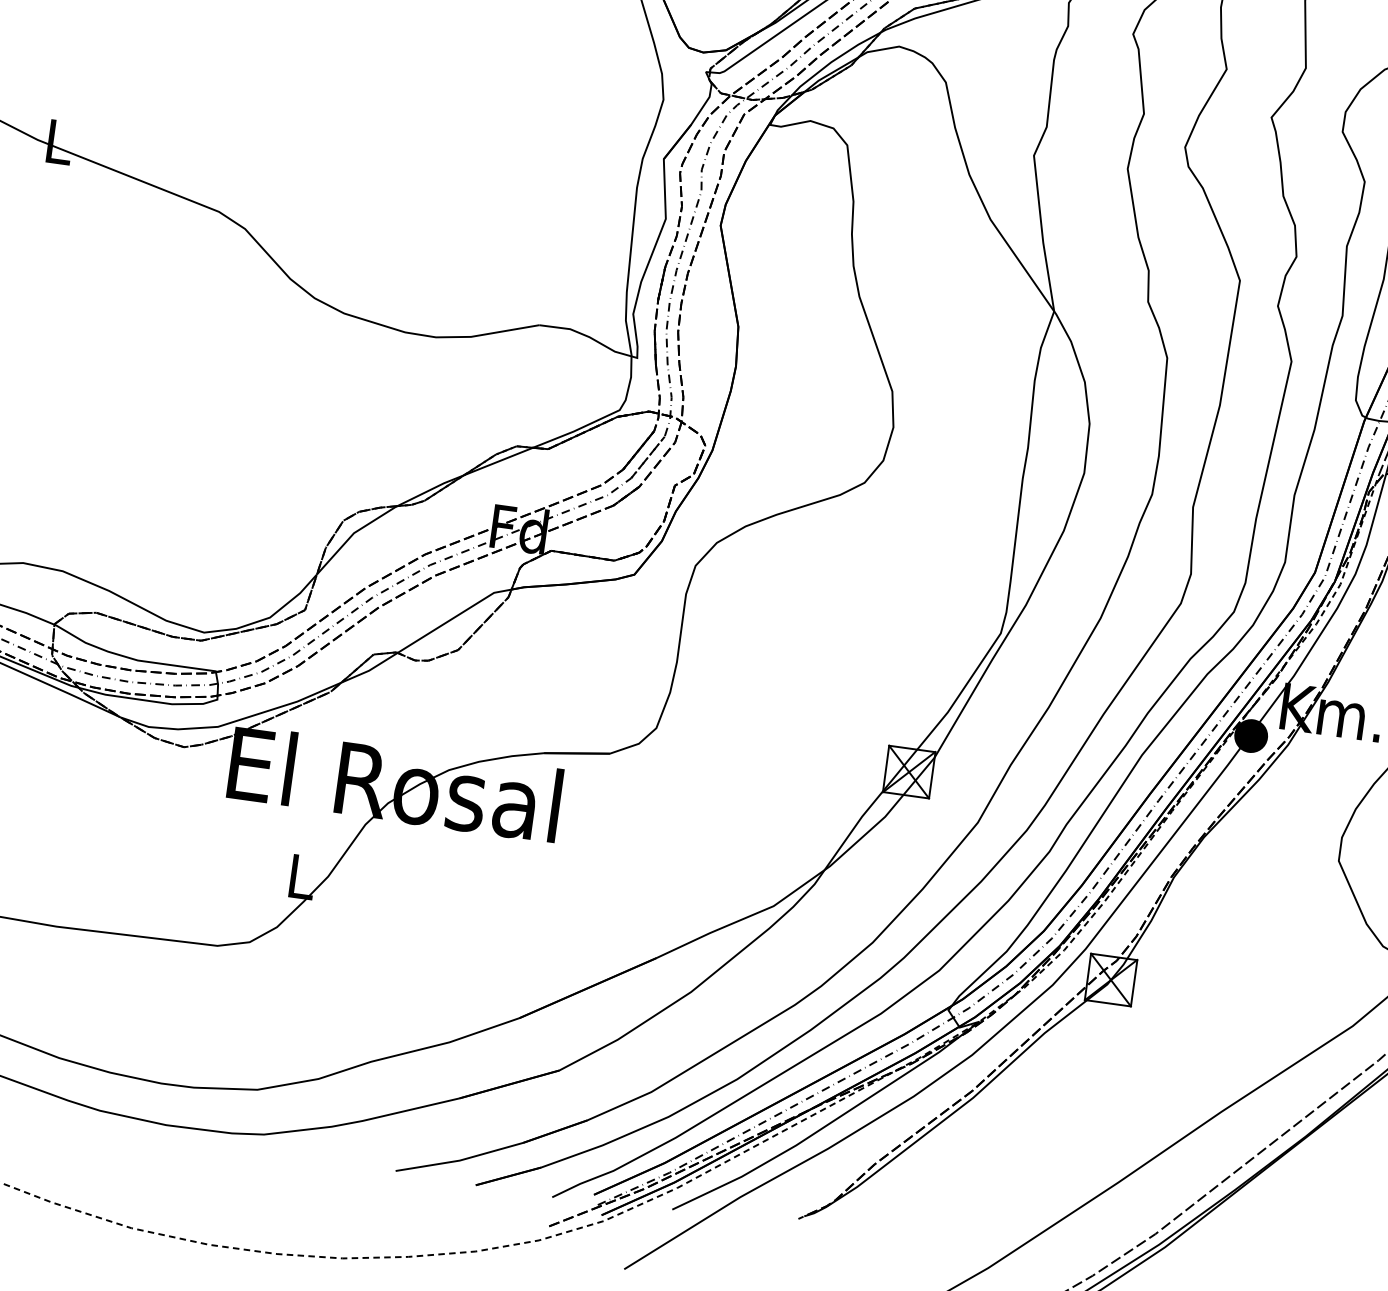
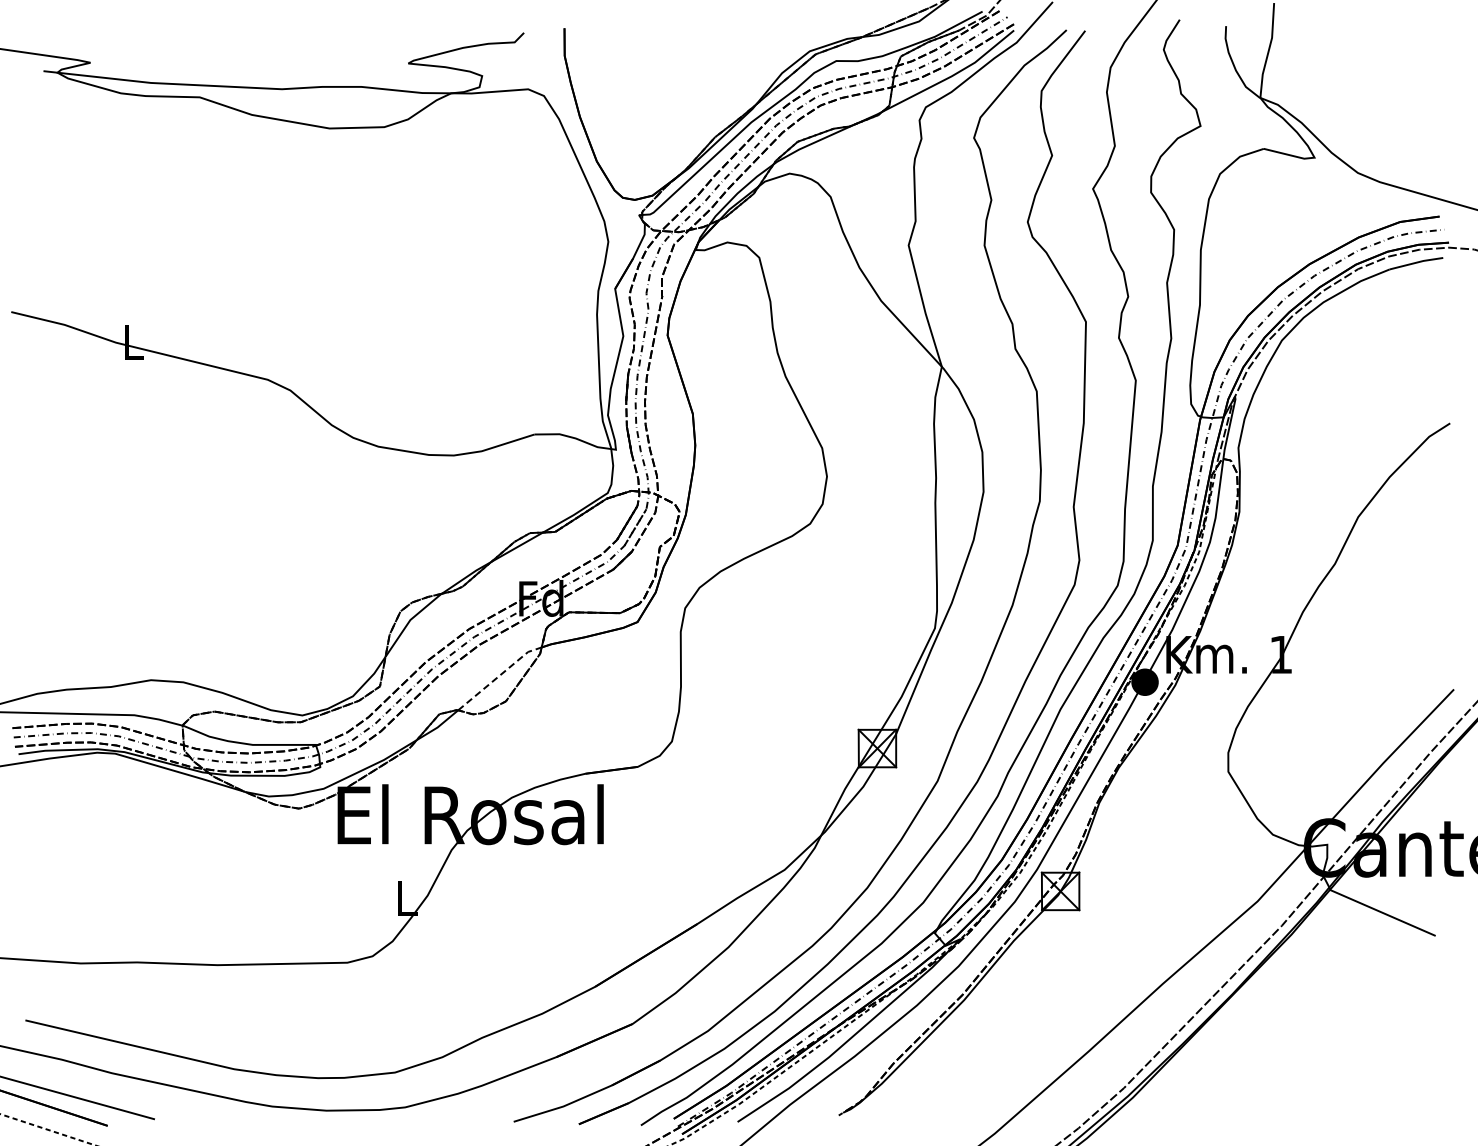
line: (454, 618) -> (499, 676), solid -> dashed

